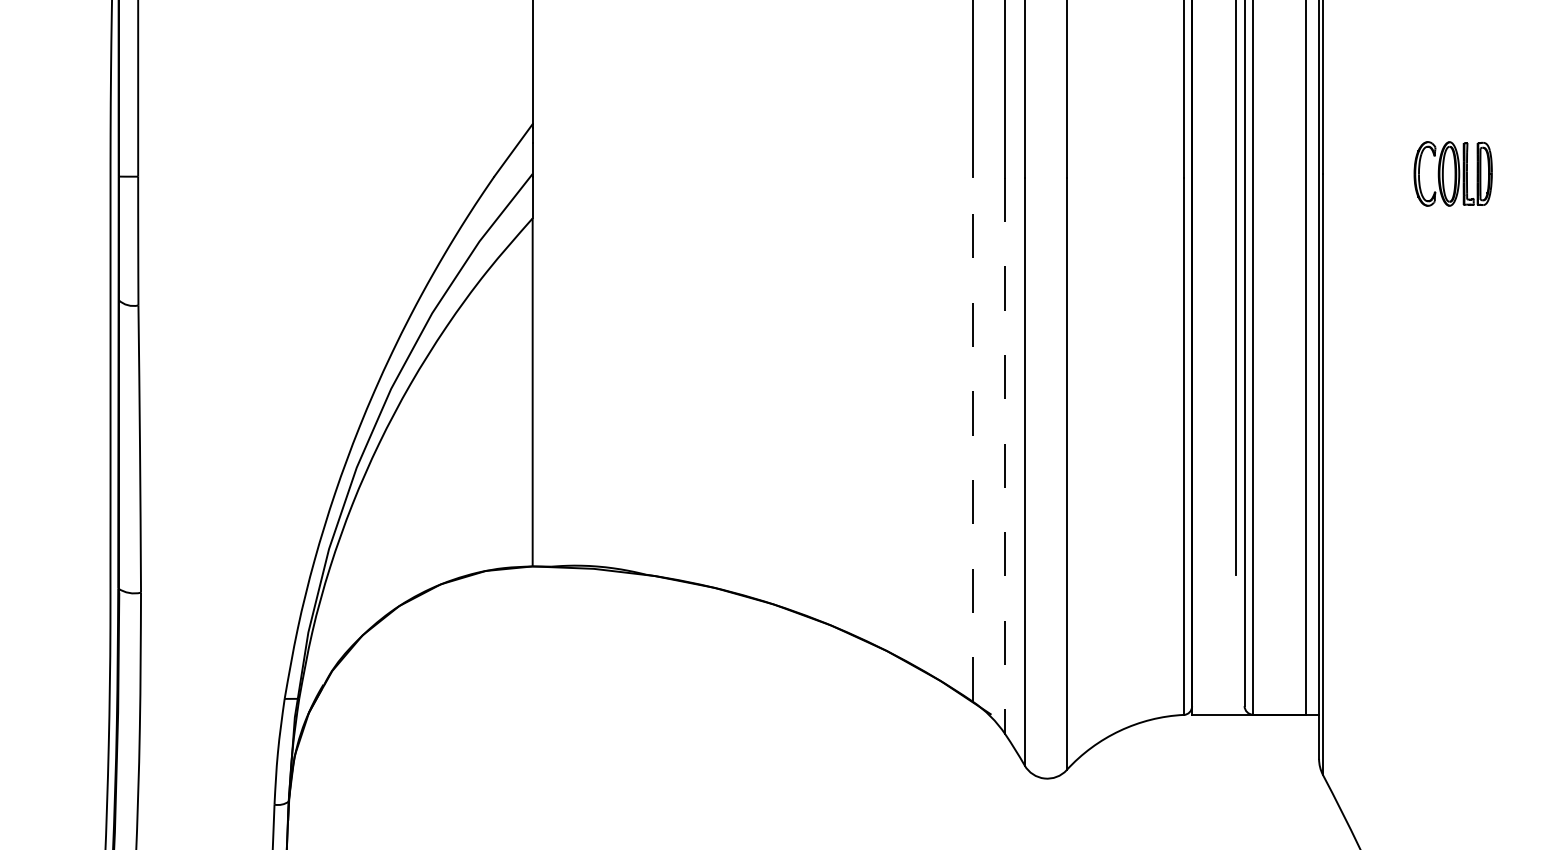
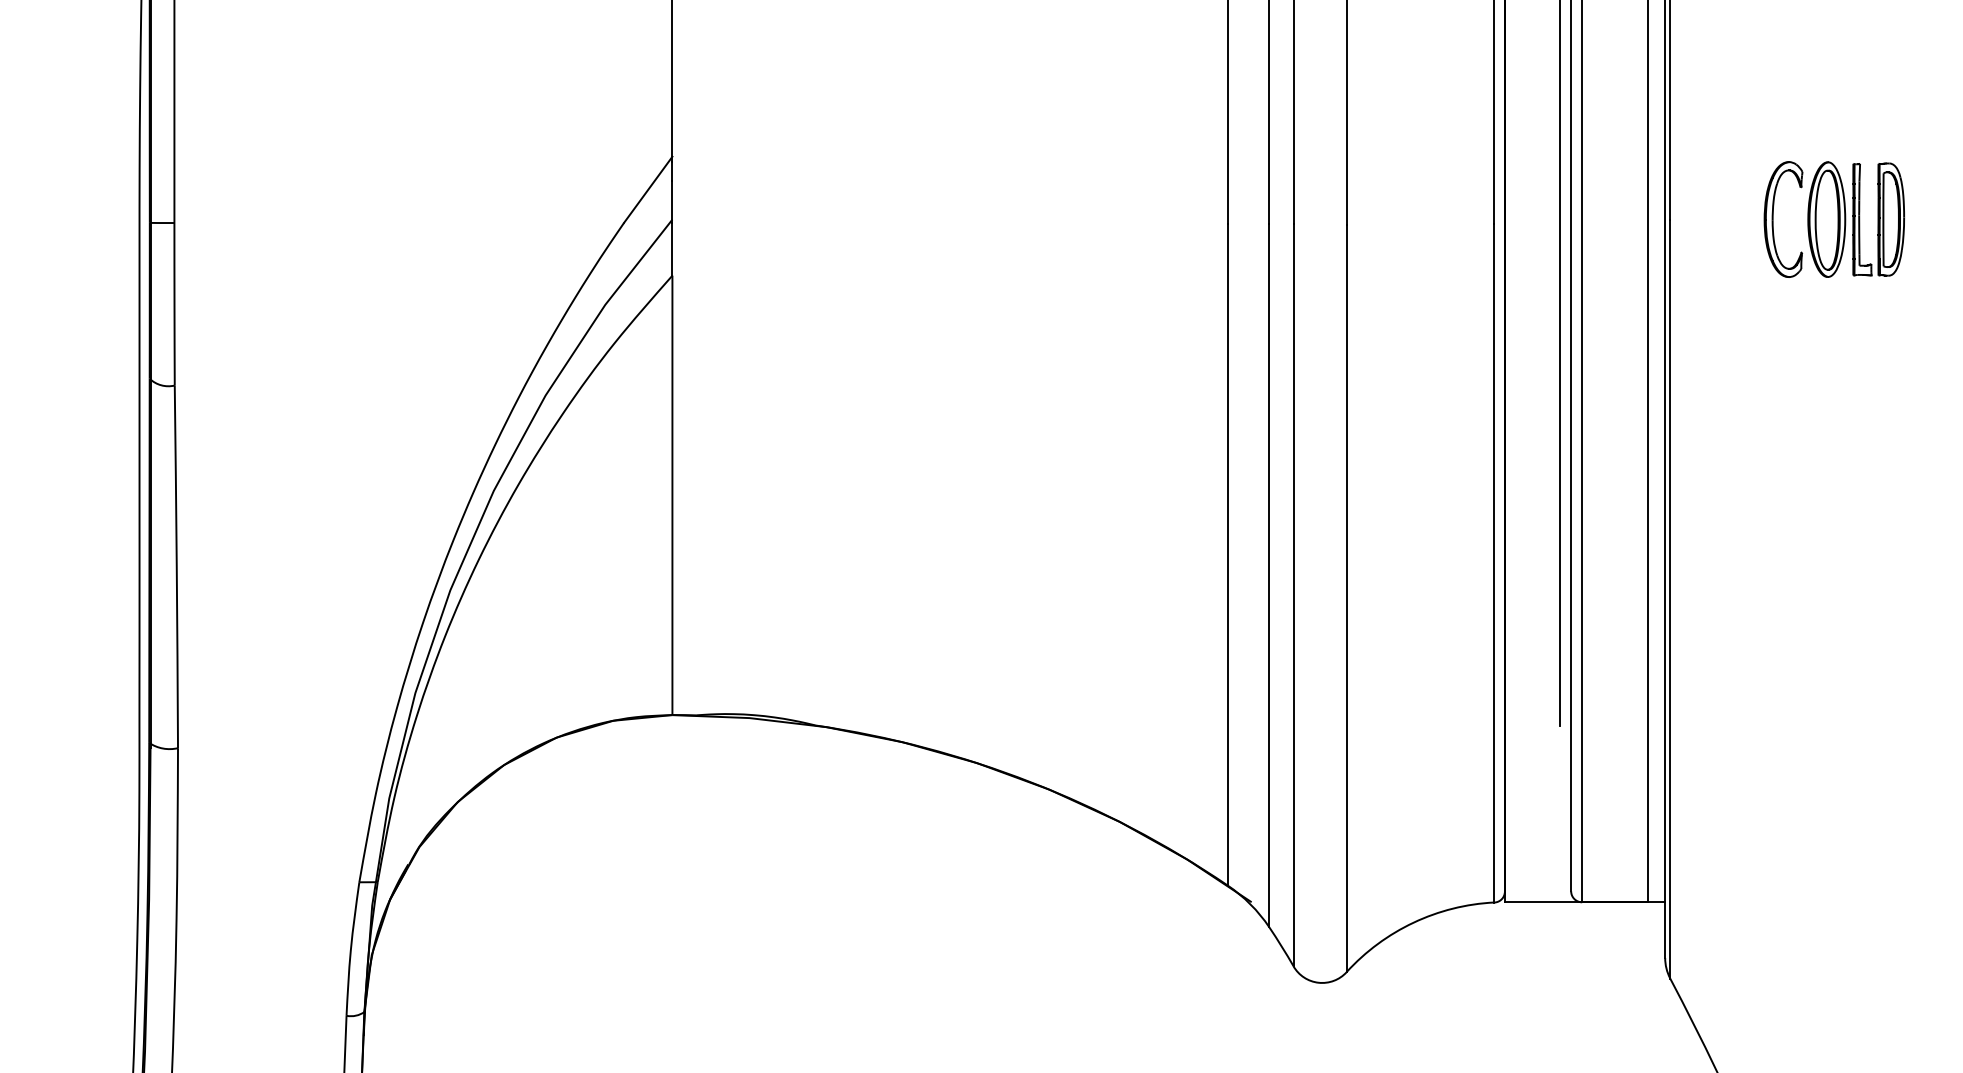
part: (1453, 173) -> (1834, 219), size x1.43
line: (972, 438) -> (1227, 553), dashed -> solid
line: (1005, 456) -> (1269, 576), dashed -> solid

